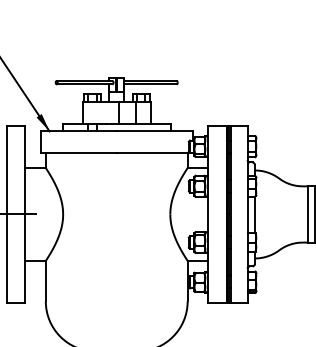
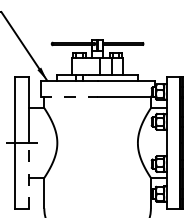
line: (78, 153) -> (68, 97), solid -> dashed
line: (25, 258) -> (29, 176), solid -> dashed

